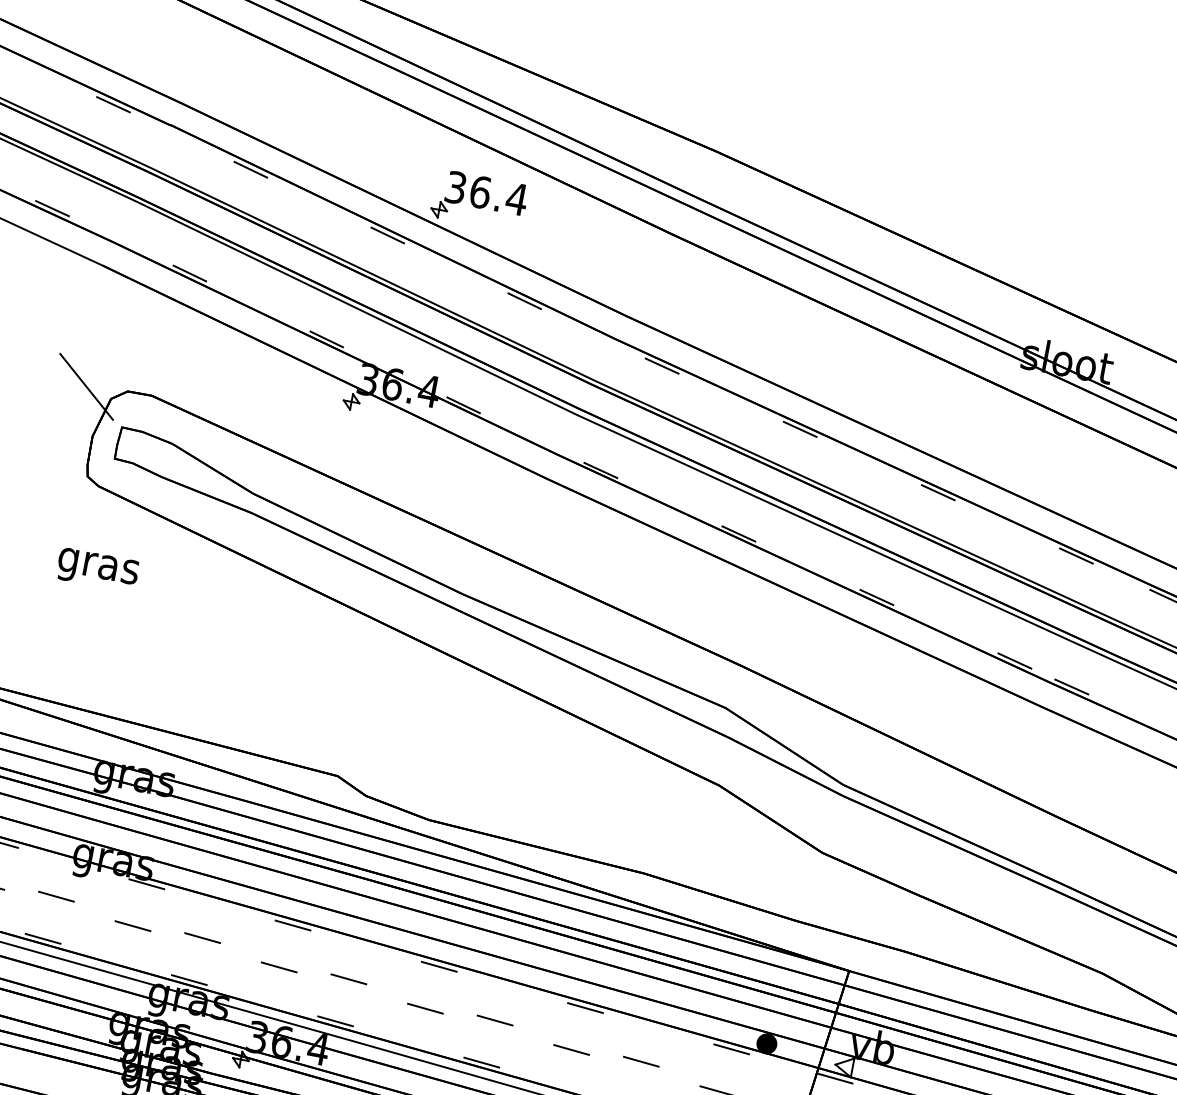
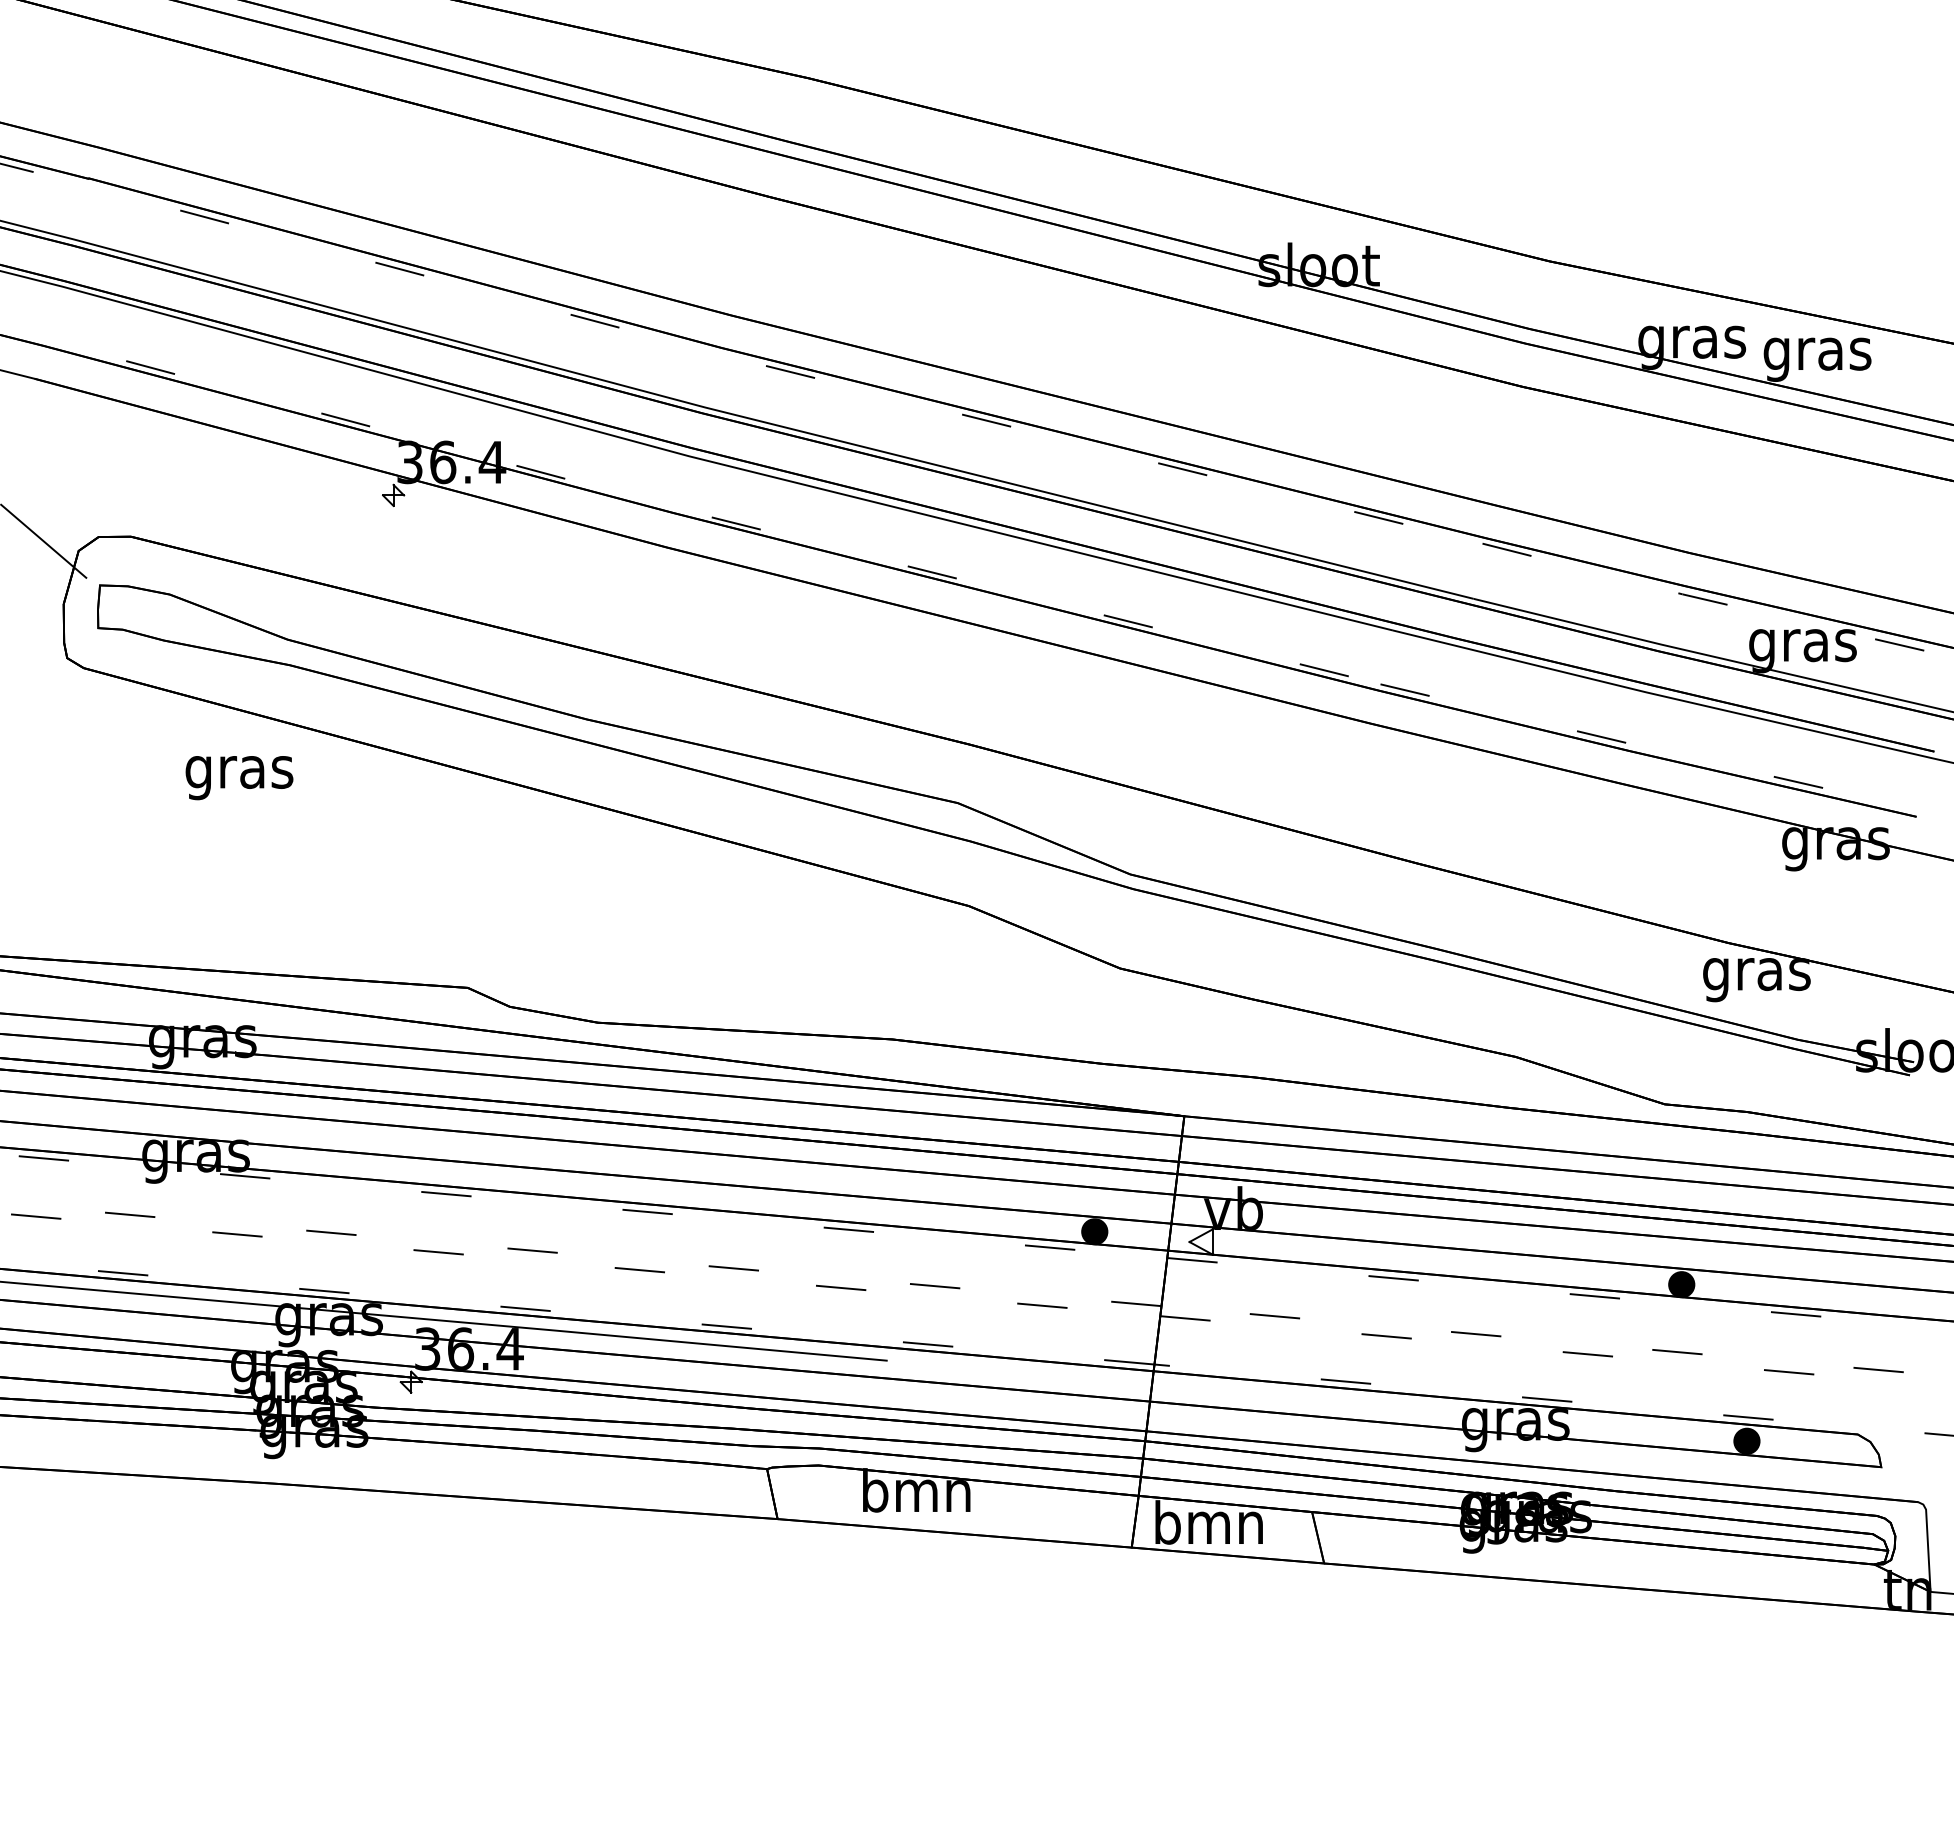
part: (479, 201) -> (511, 201), removed
text: (97, 570) -> (239, 778), moved

